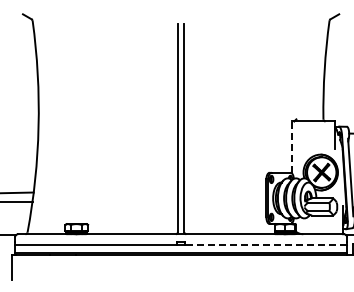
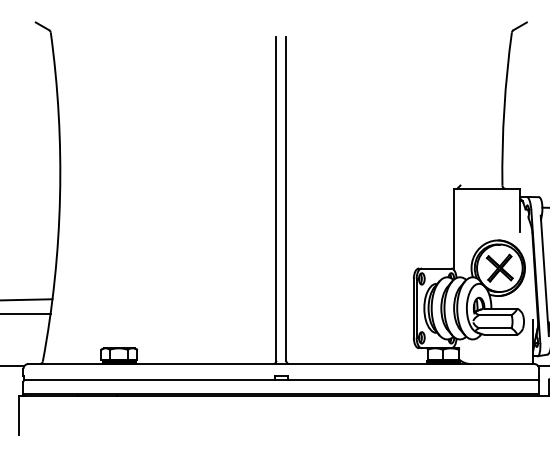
line: (292, 147) -> (454, 229), dashed -> solid
line: (266, 244) -> (414, 379), dashed -> solid

